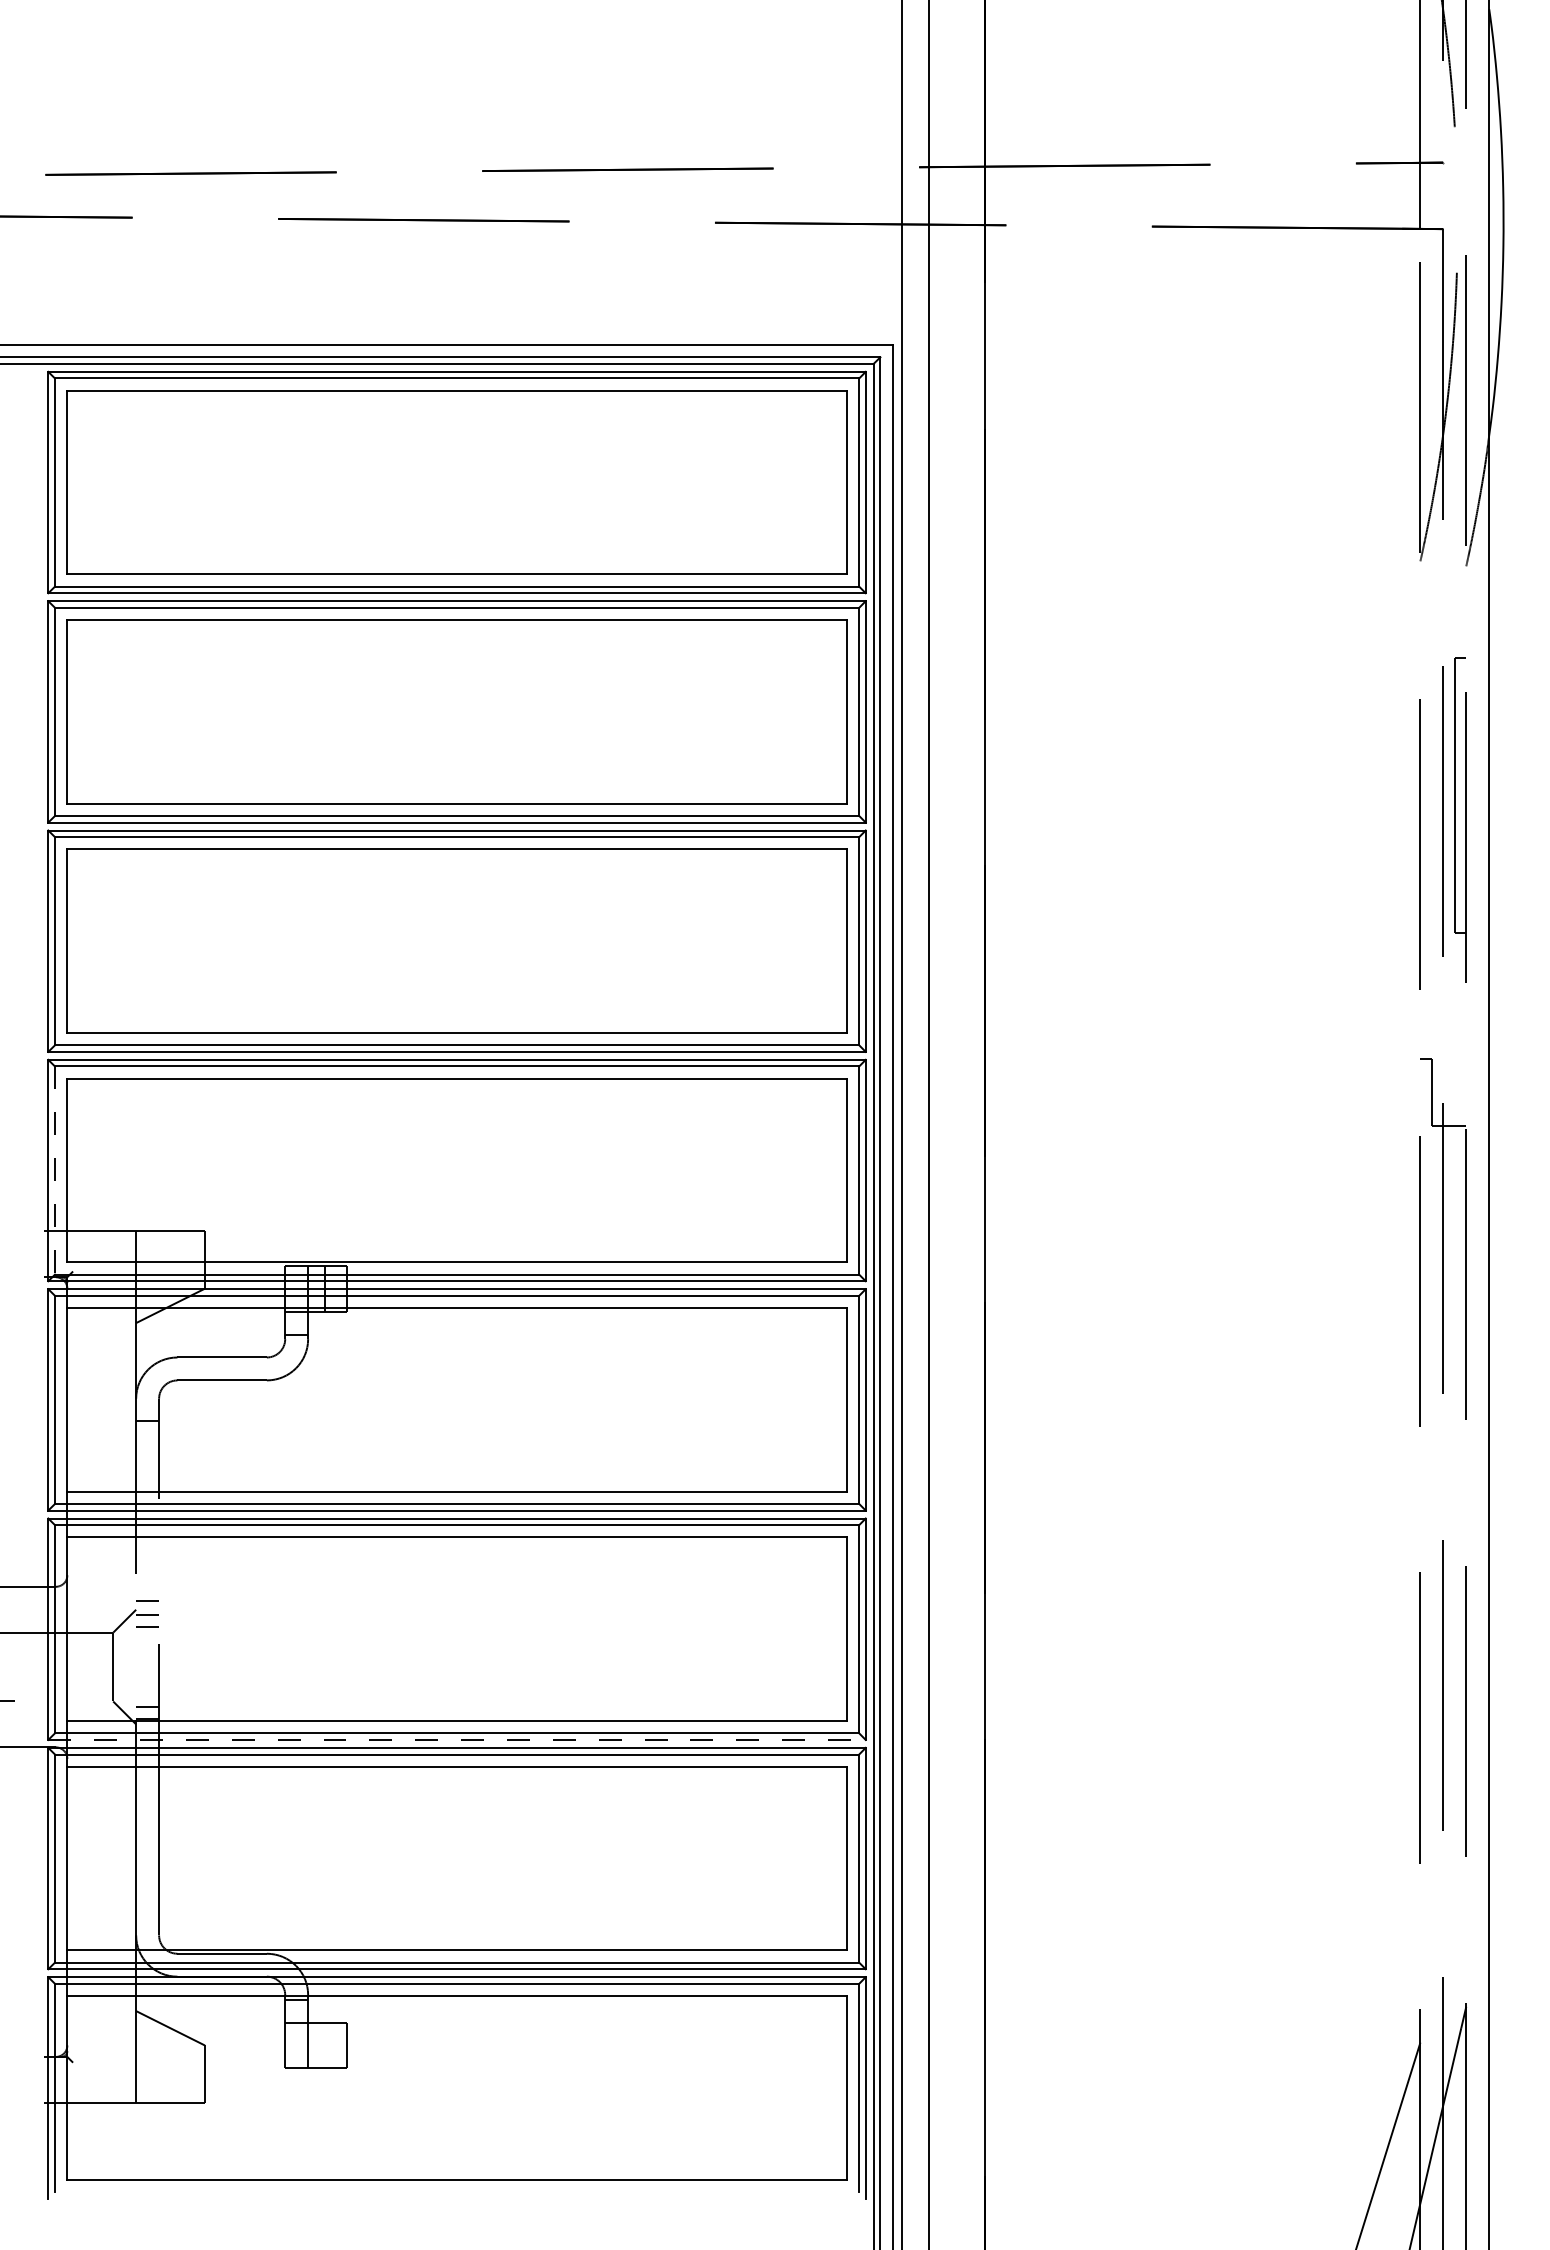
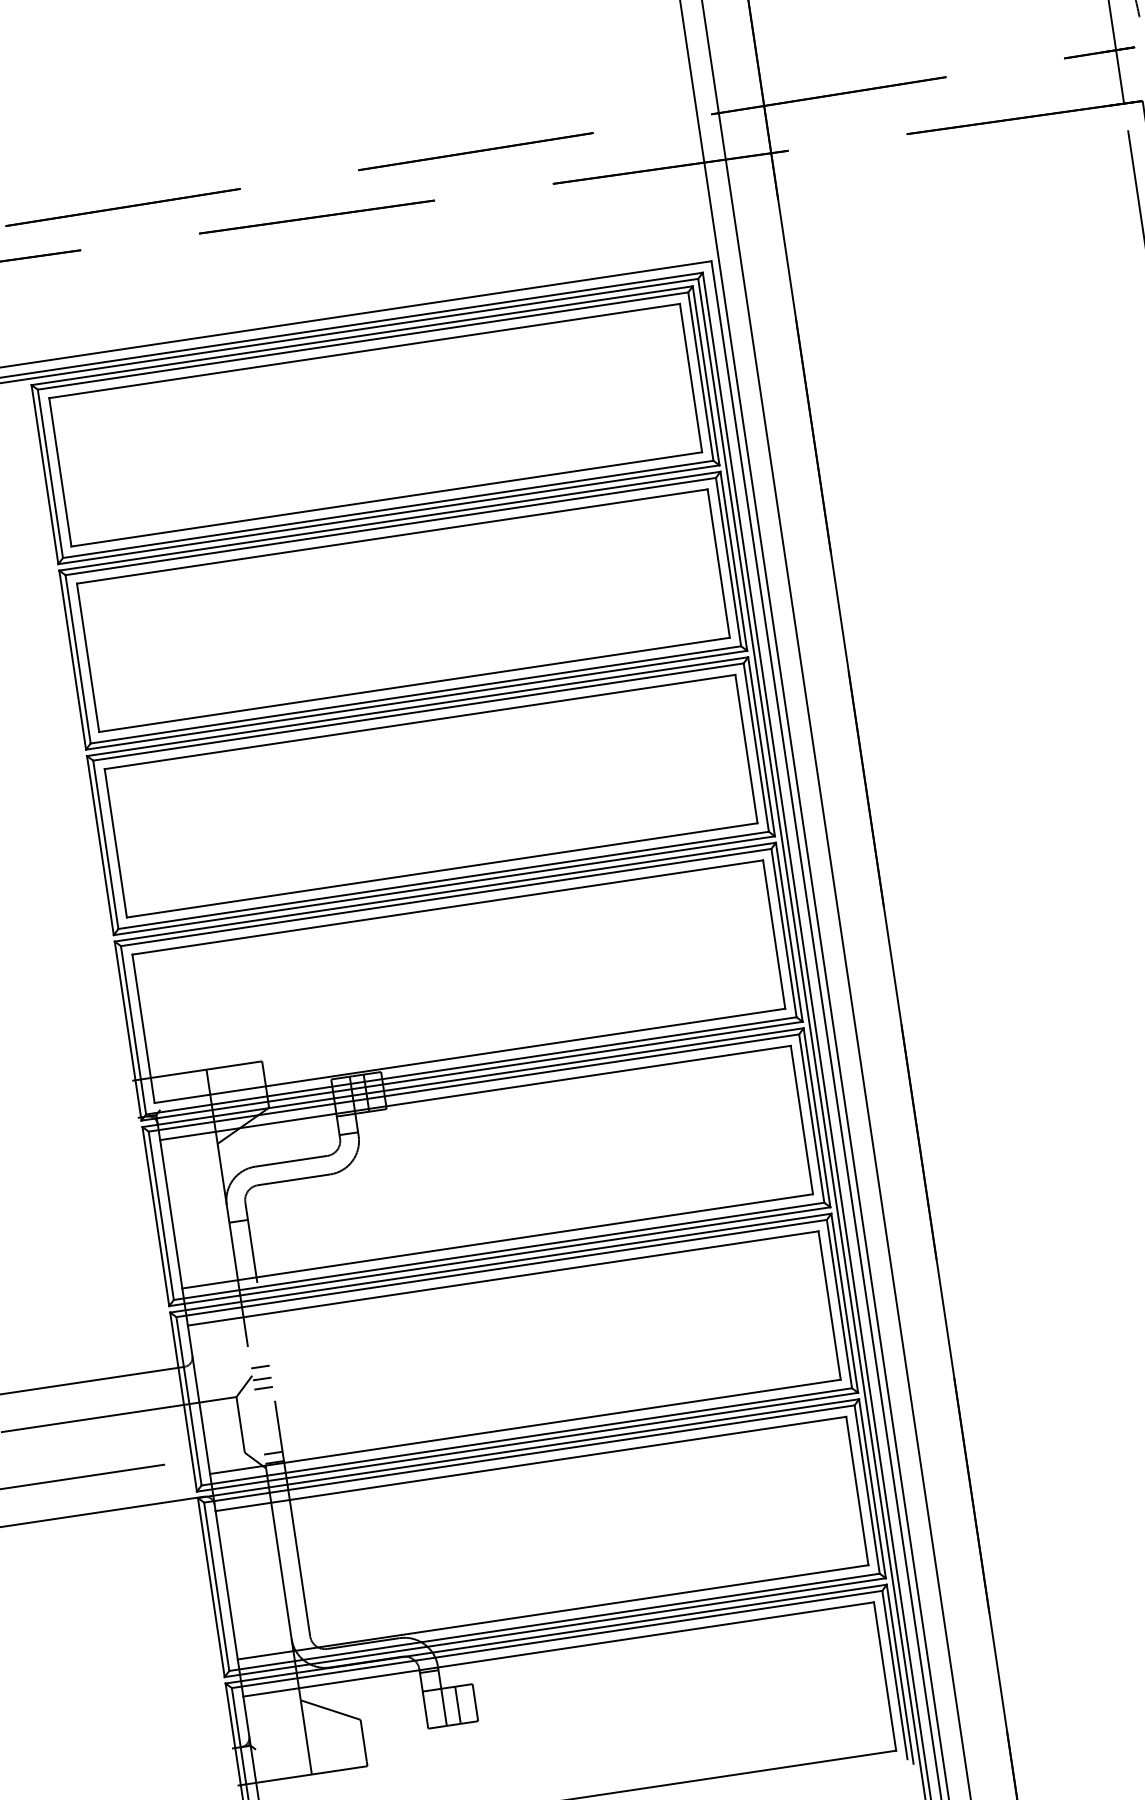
line: (55, 1171) -> (134, 1031), dashed -> solid
line: (457, 1739) -> (527, 1441), dashed -> solid
line: (325, 2045) -> (458, 1705), added

